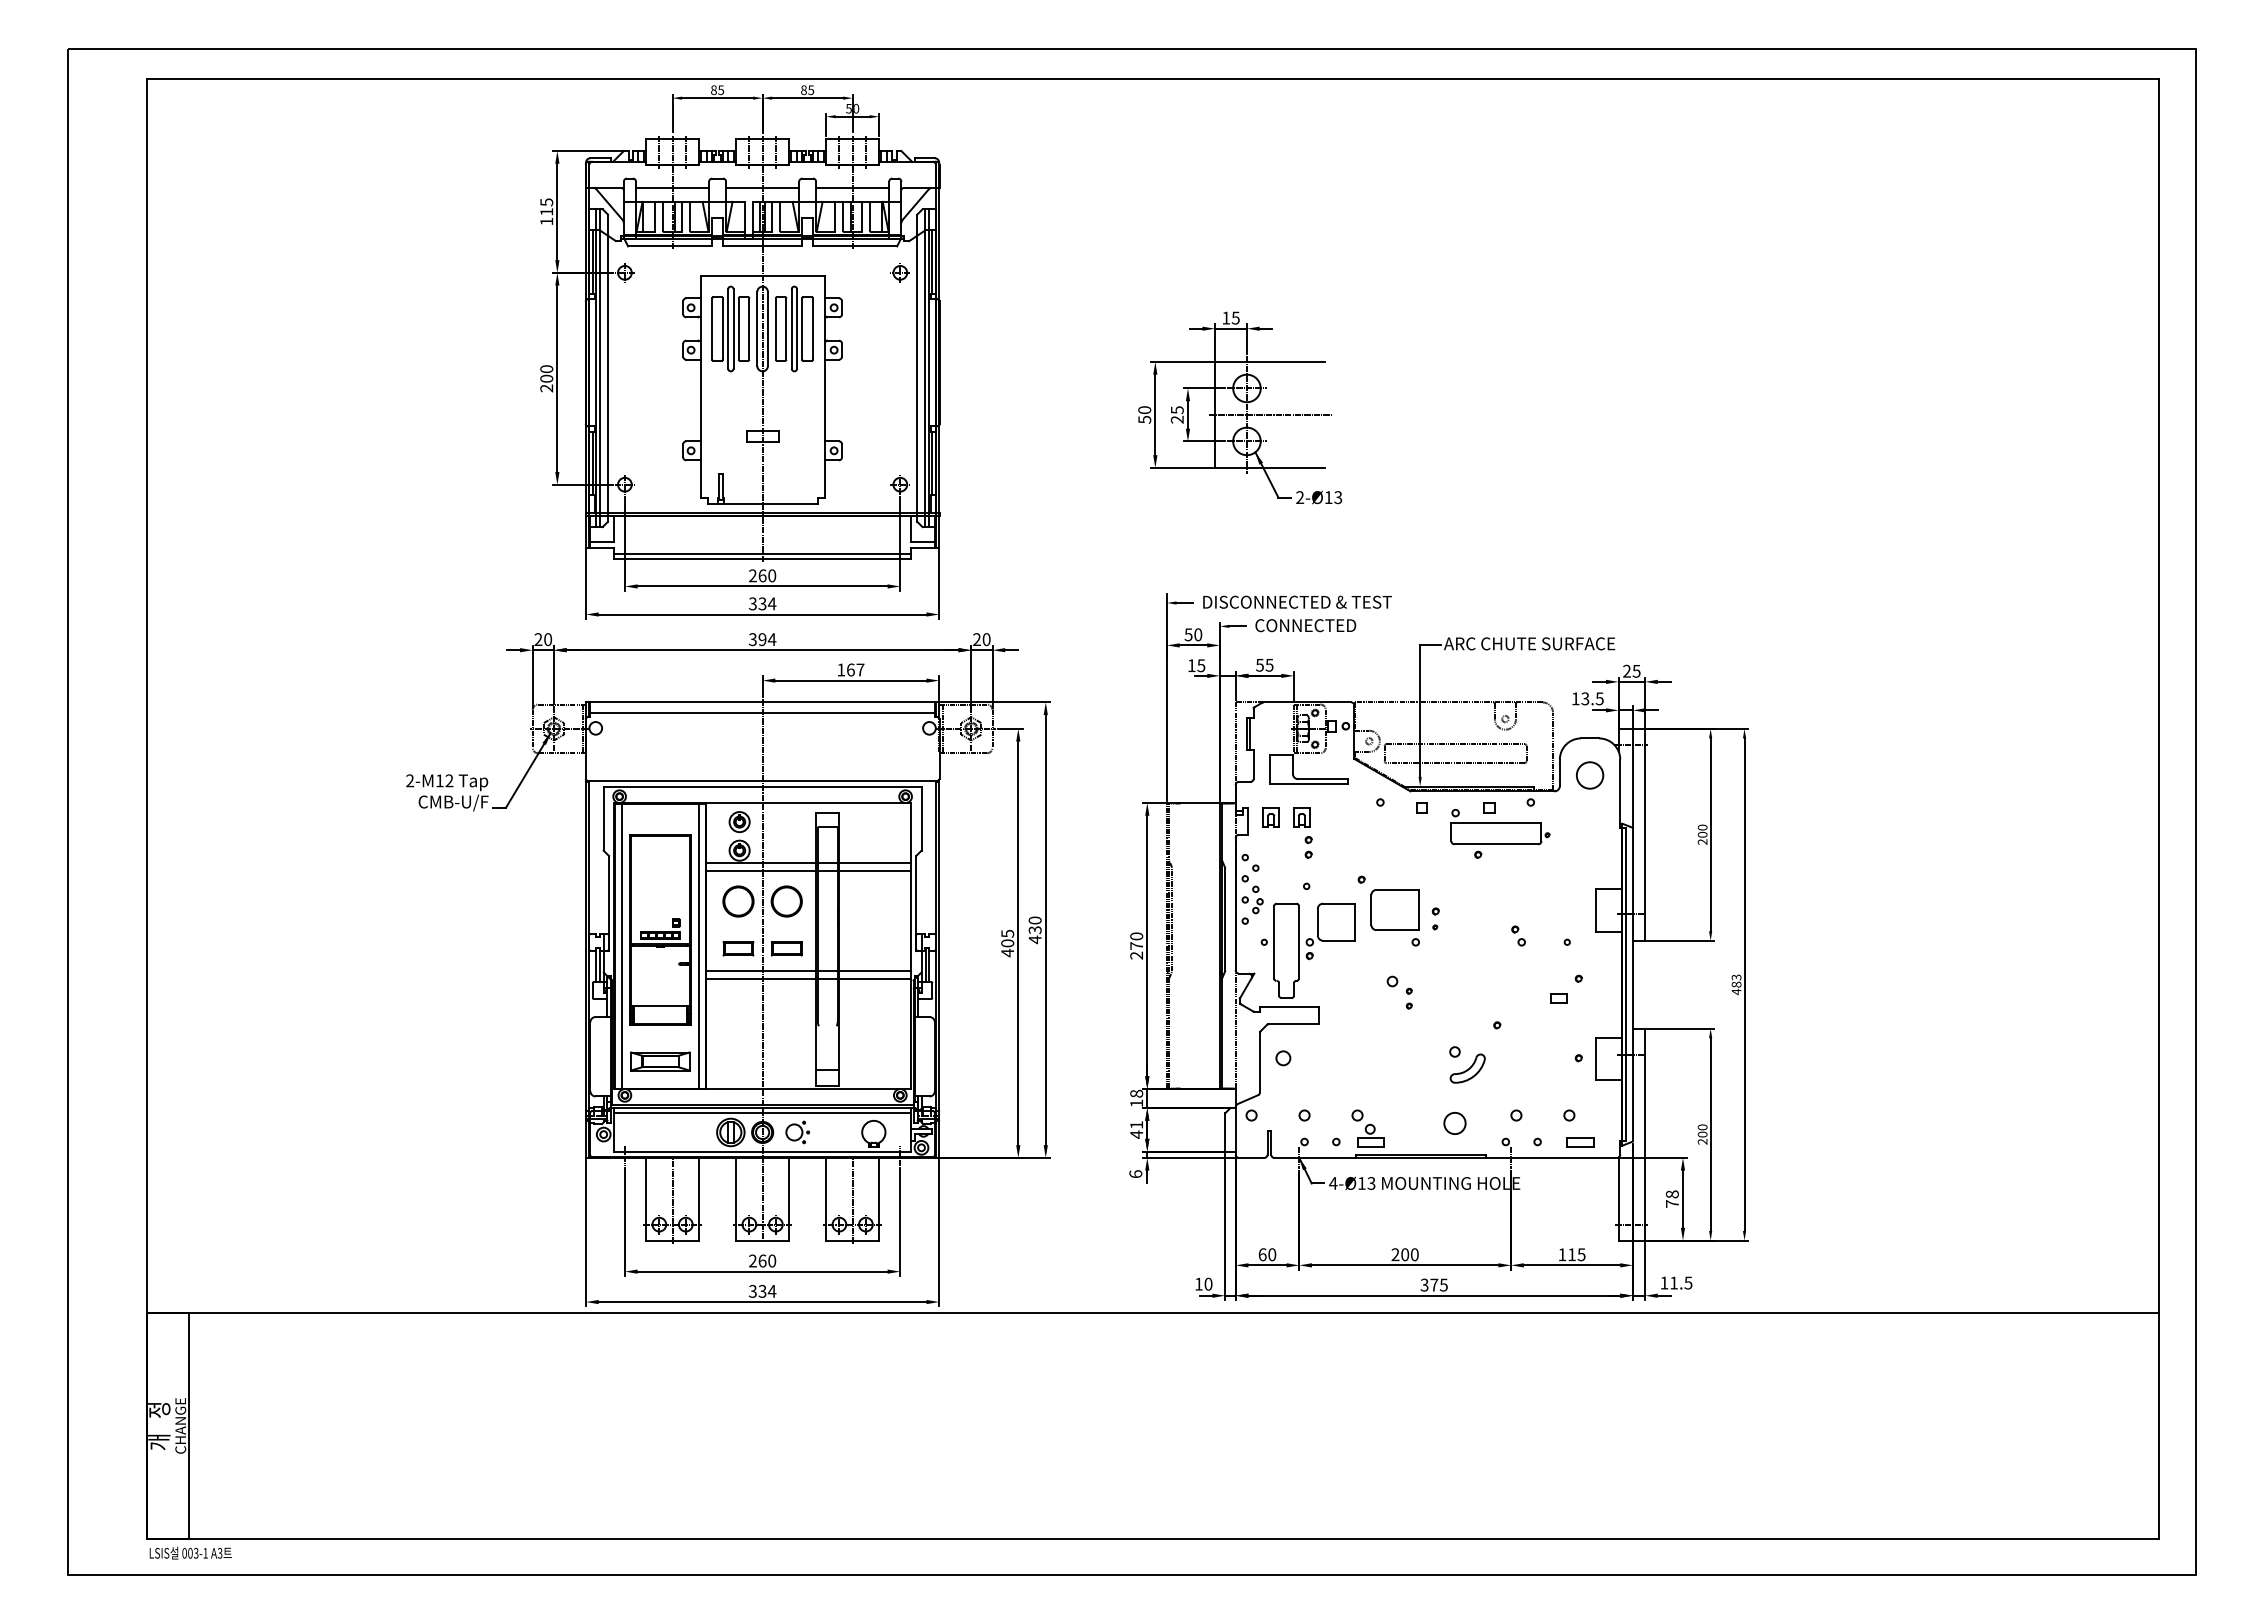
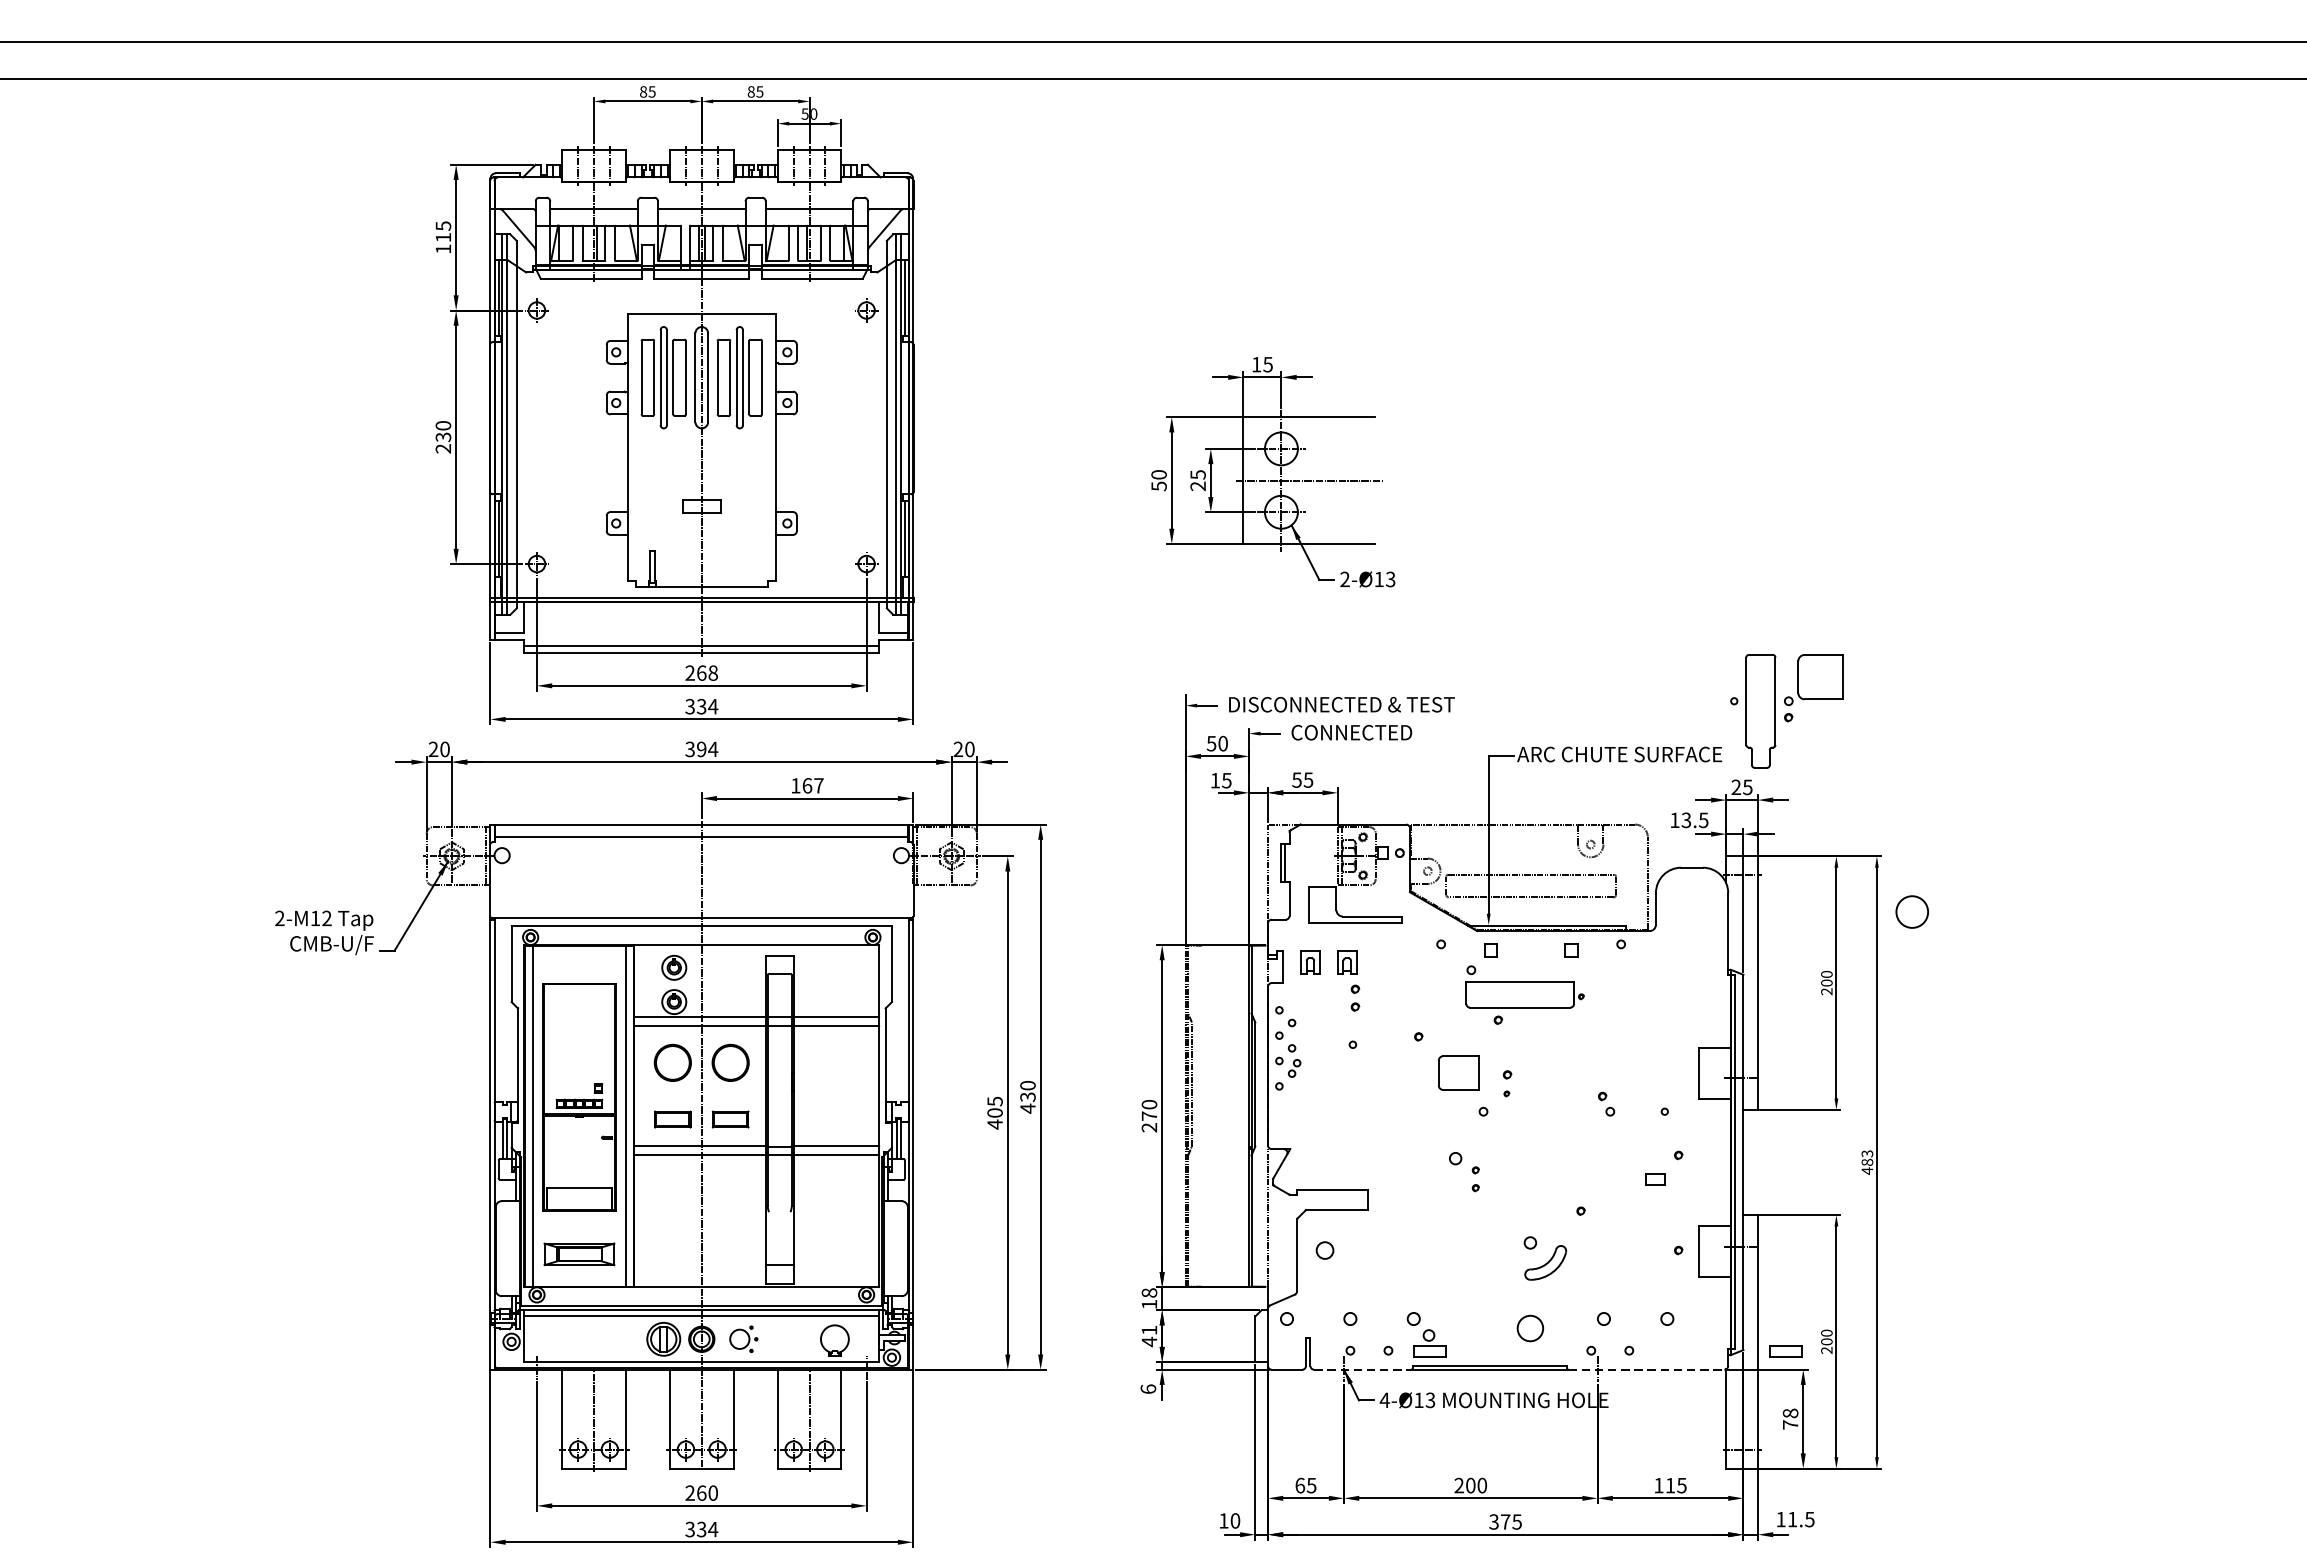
text: (546, 378) -> (443, 436), 200 -> 230
text: (772, 576) -> (713, 673), 260 -> 268
circle: (1589, 775) -> (1911, 912), moved
part: (1500, 833) -> (1525, 994), moved
part: (1394, 909) -> (1458, 1072), size x0.7
part: (1307, 950) -> (1785, 711), moved
part: (1580, 1142) -> (1785, 1351), moved
line: (1314, 1157) -> (1362, 1369), solid -> dashed
line: (1552, 1157) -> (1647, 1369), solid -> dashed
text: (1272, 1254) -> (1312, 1485), 60 -> 65

